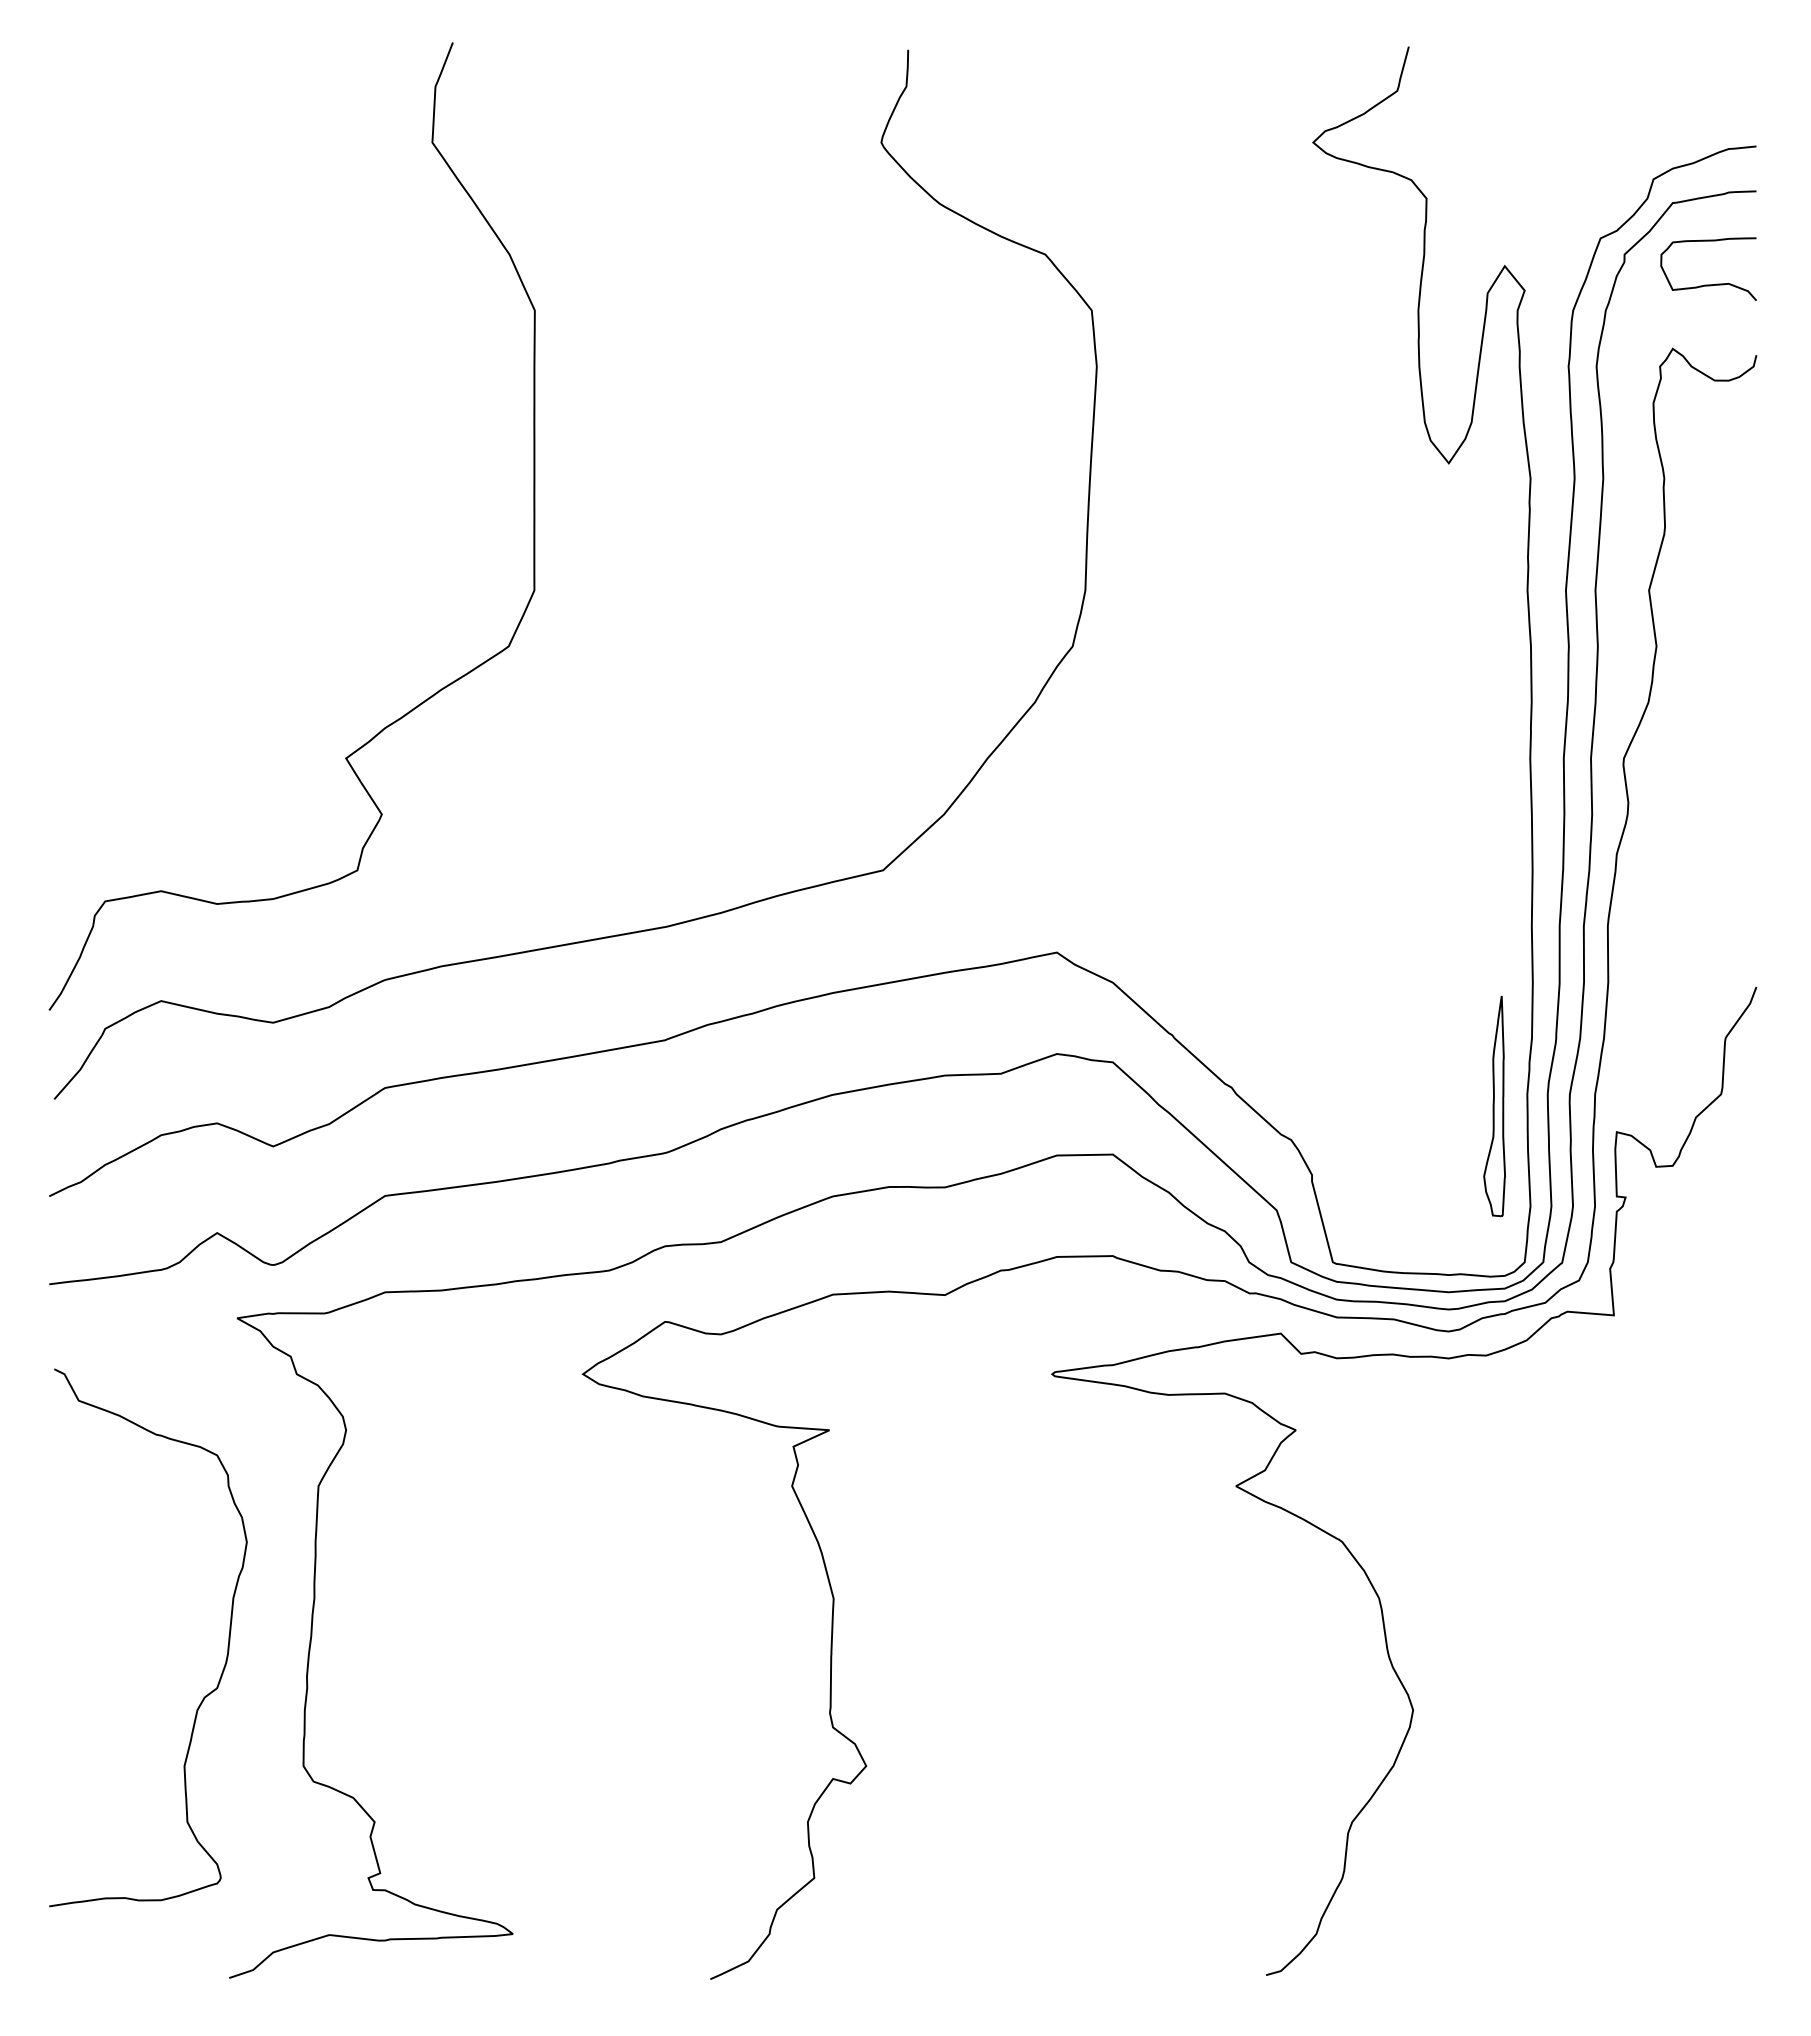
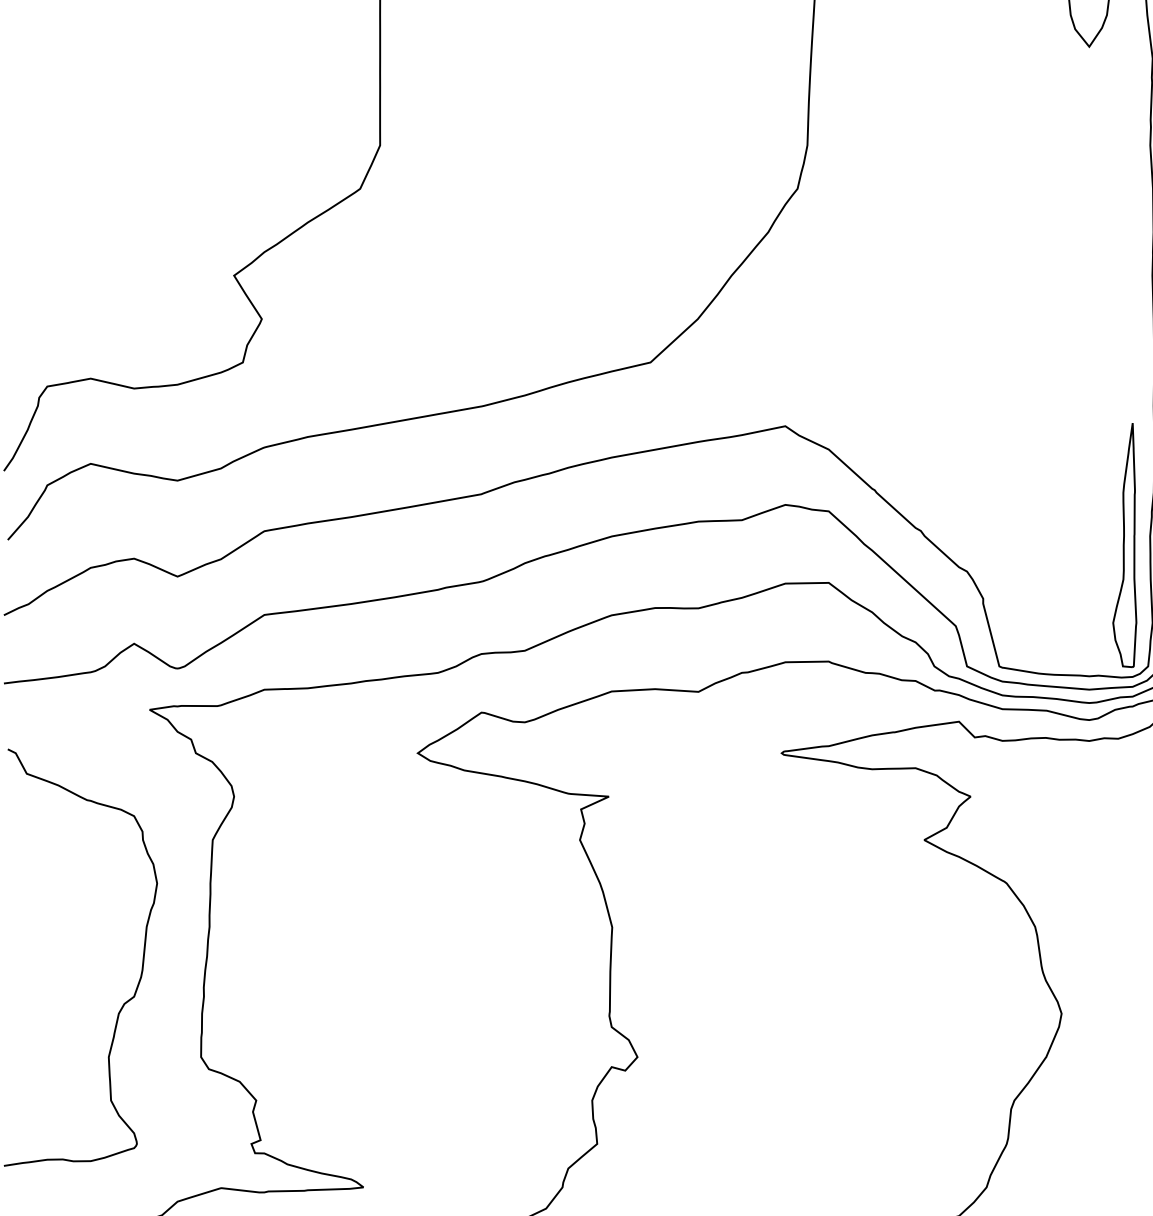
part: (1494, 1106) -> (1124, 545), size x1.43

